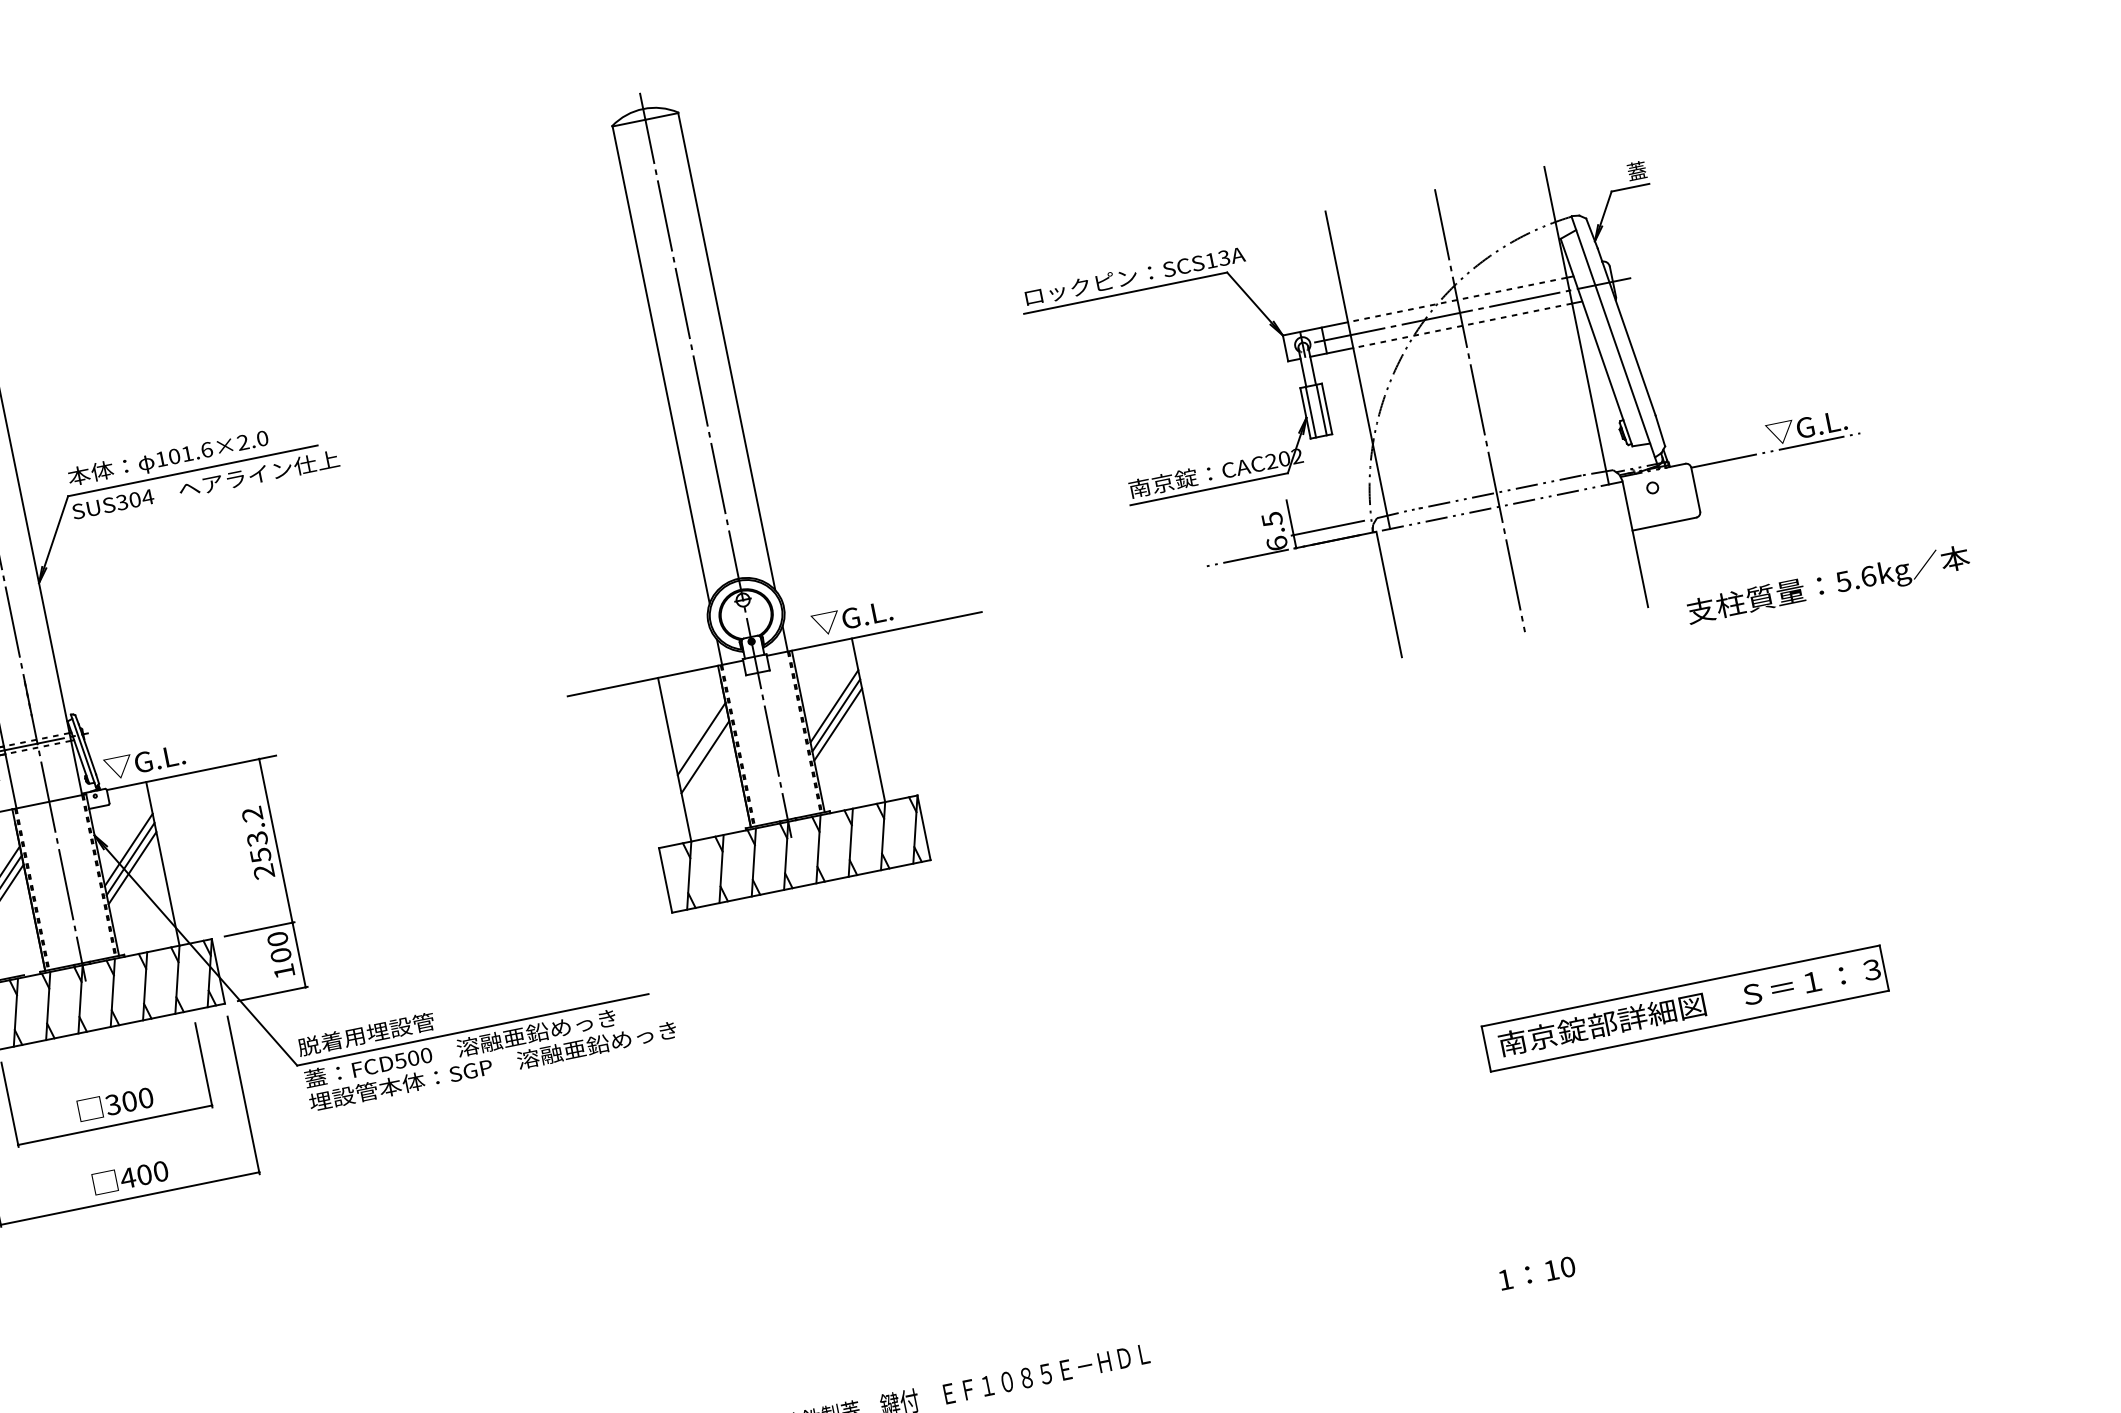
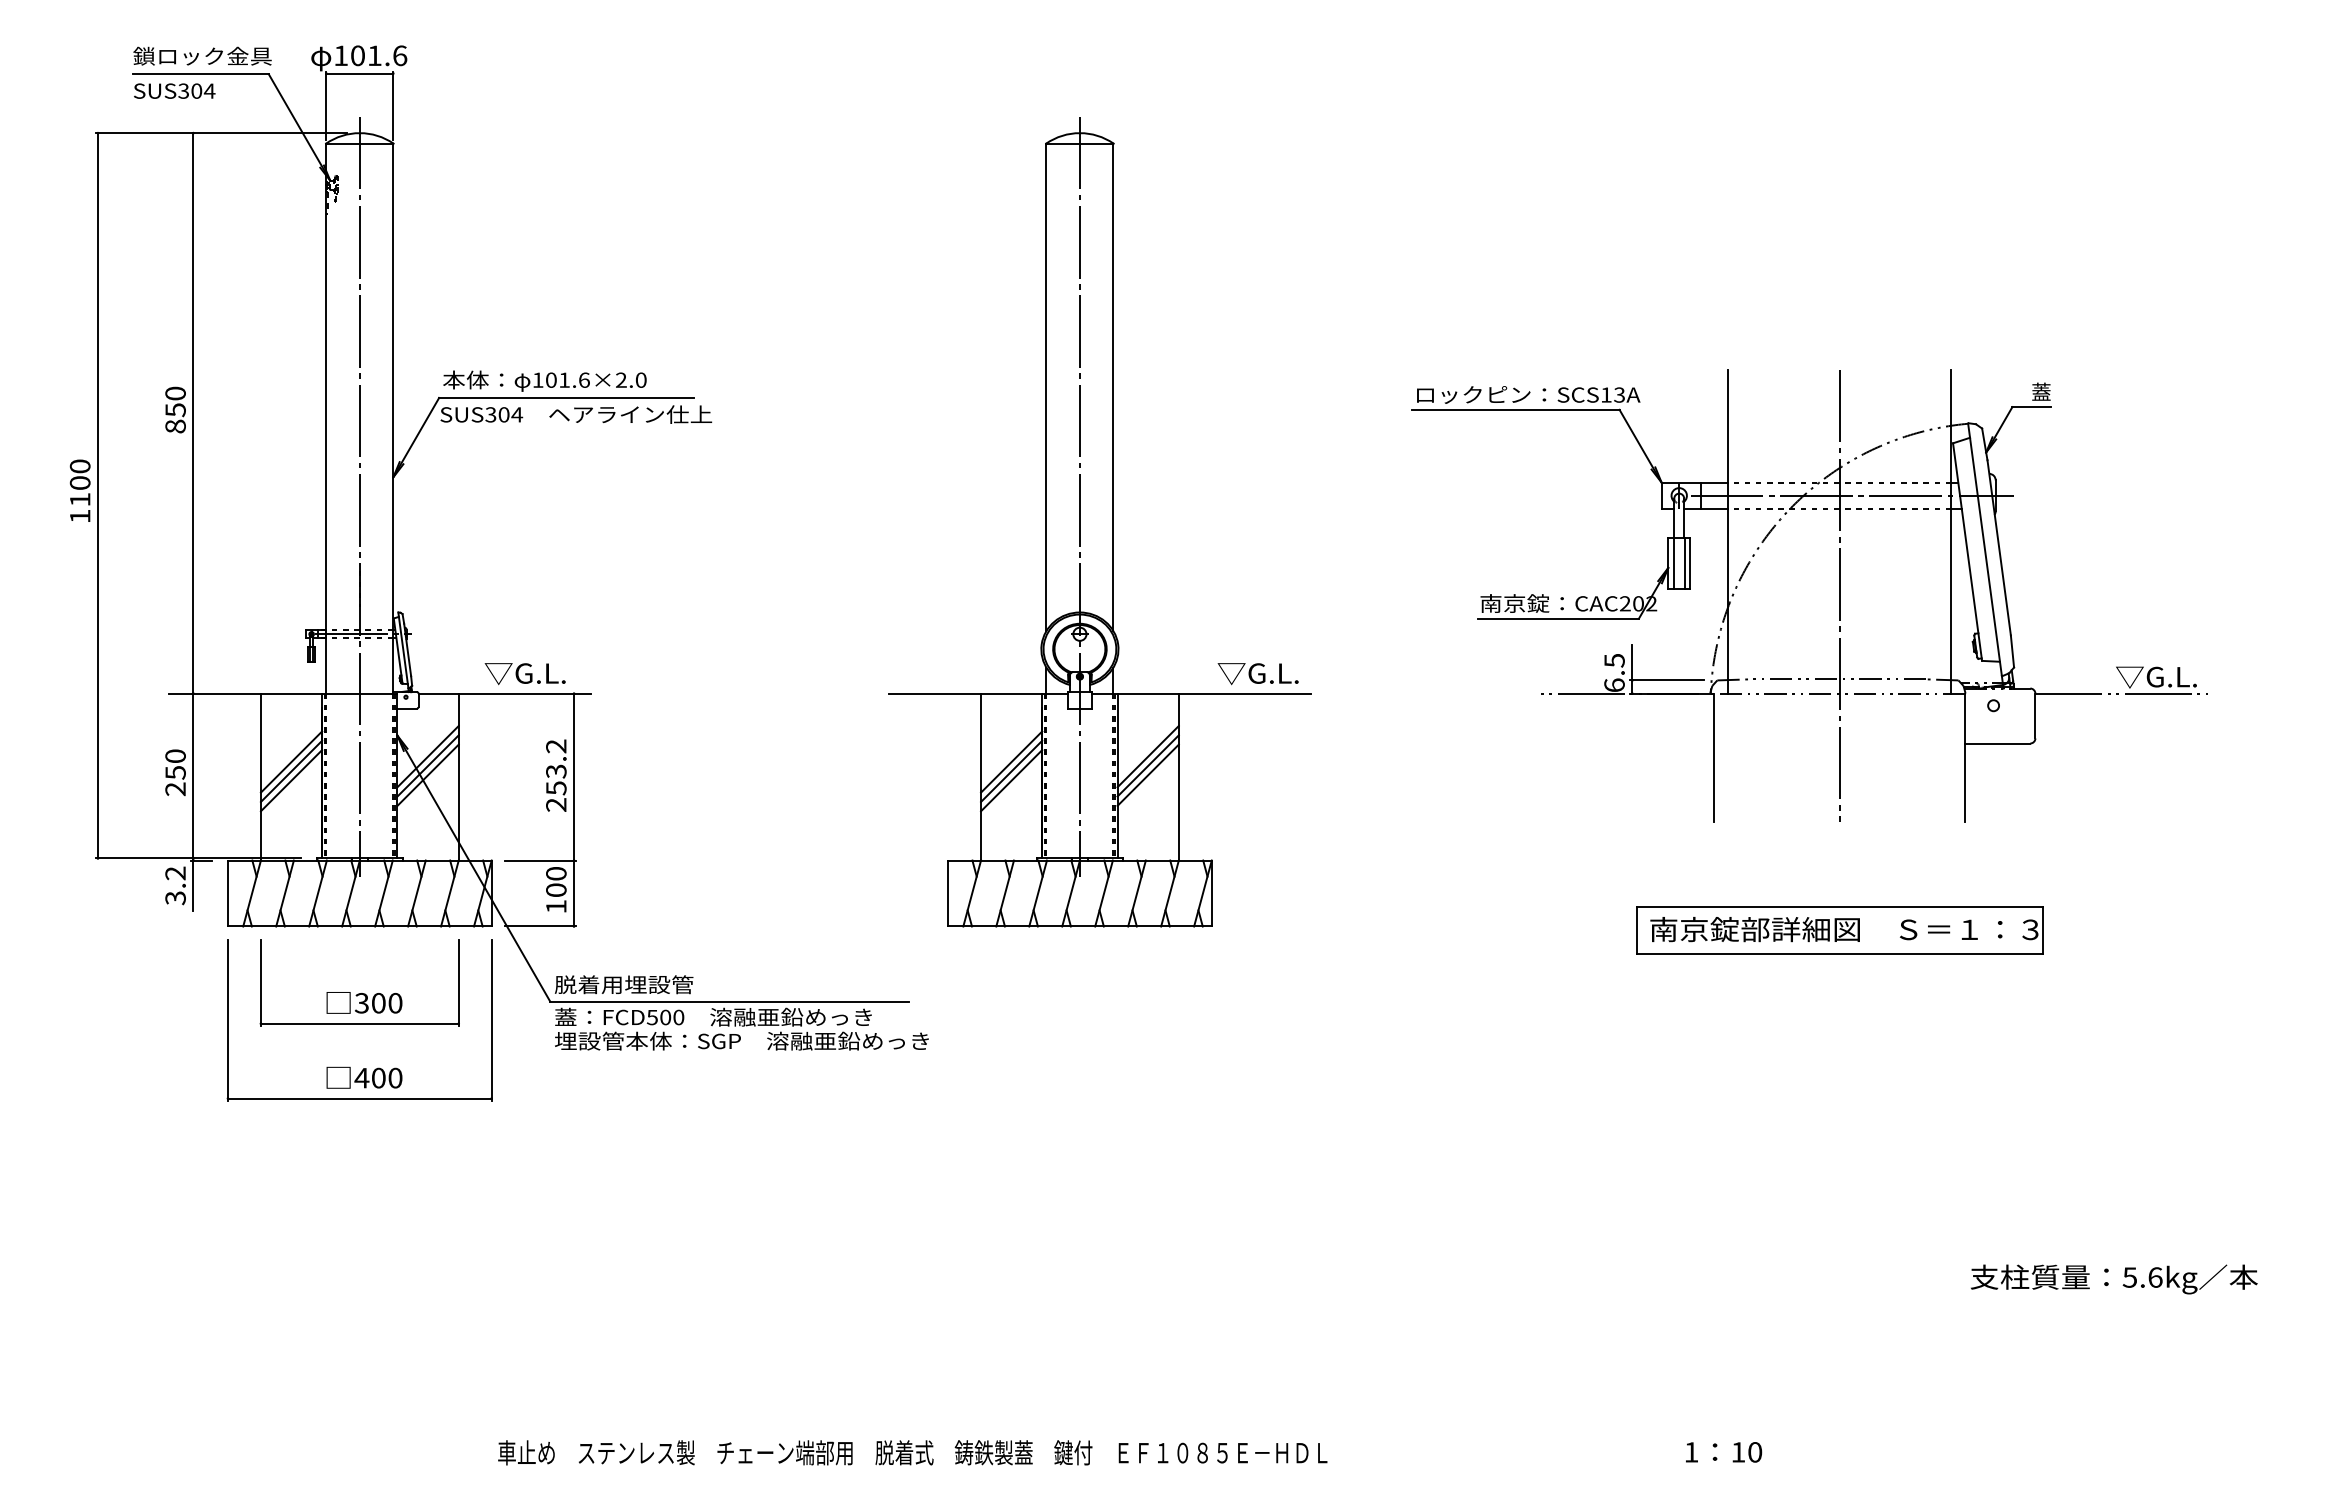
text: (1828, 586) -> (2114, 1279), moved
text: (851, 619) -> (1257, 674), moved
line: (703, 748) -> (1011, 771), added
text: (144, 762) -> (524, 674), moved
part: (1685, 1008) -> (1839, 930), moved

